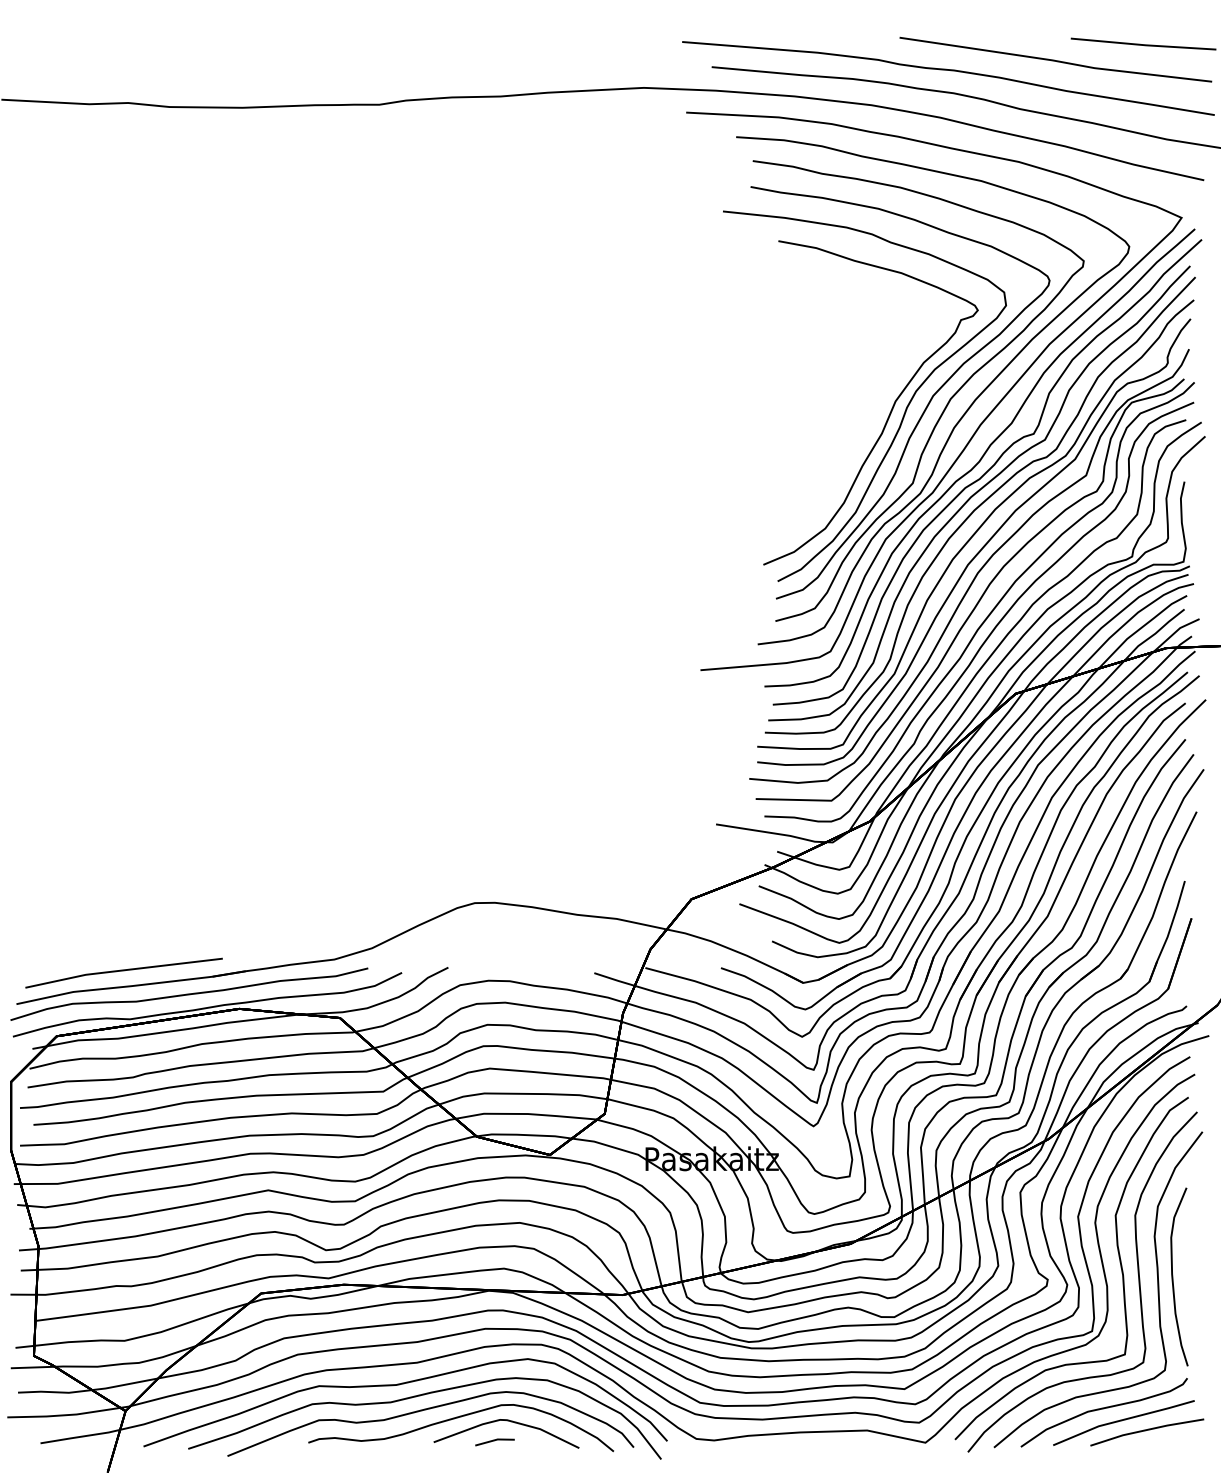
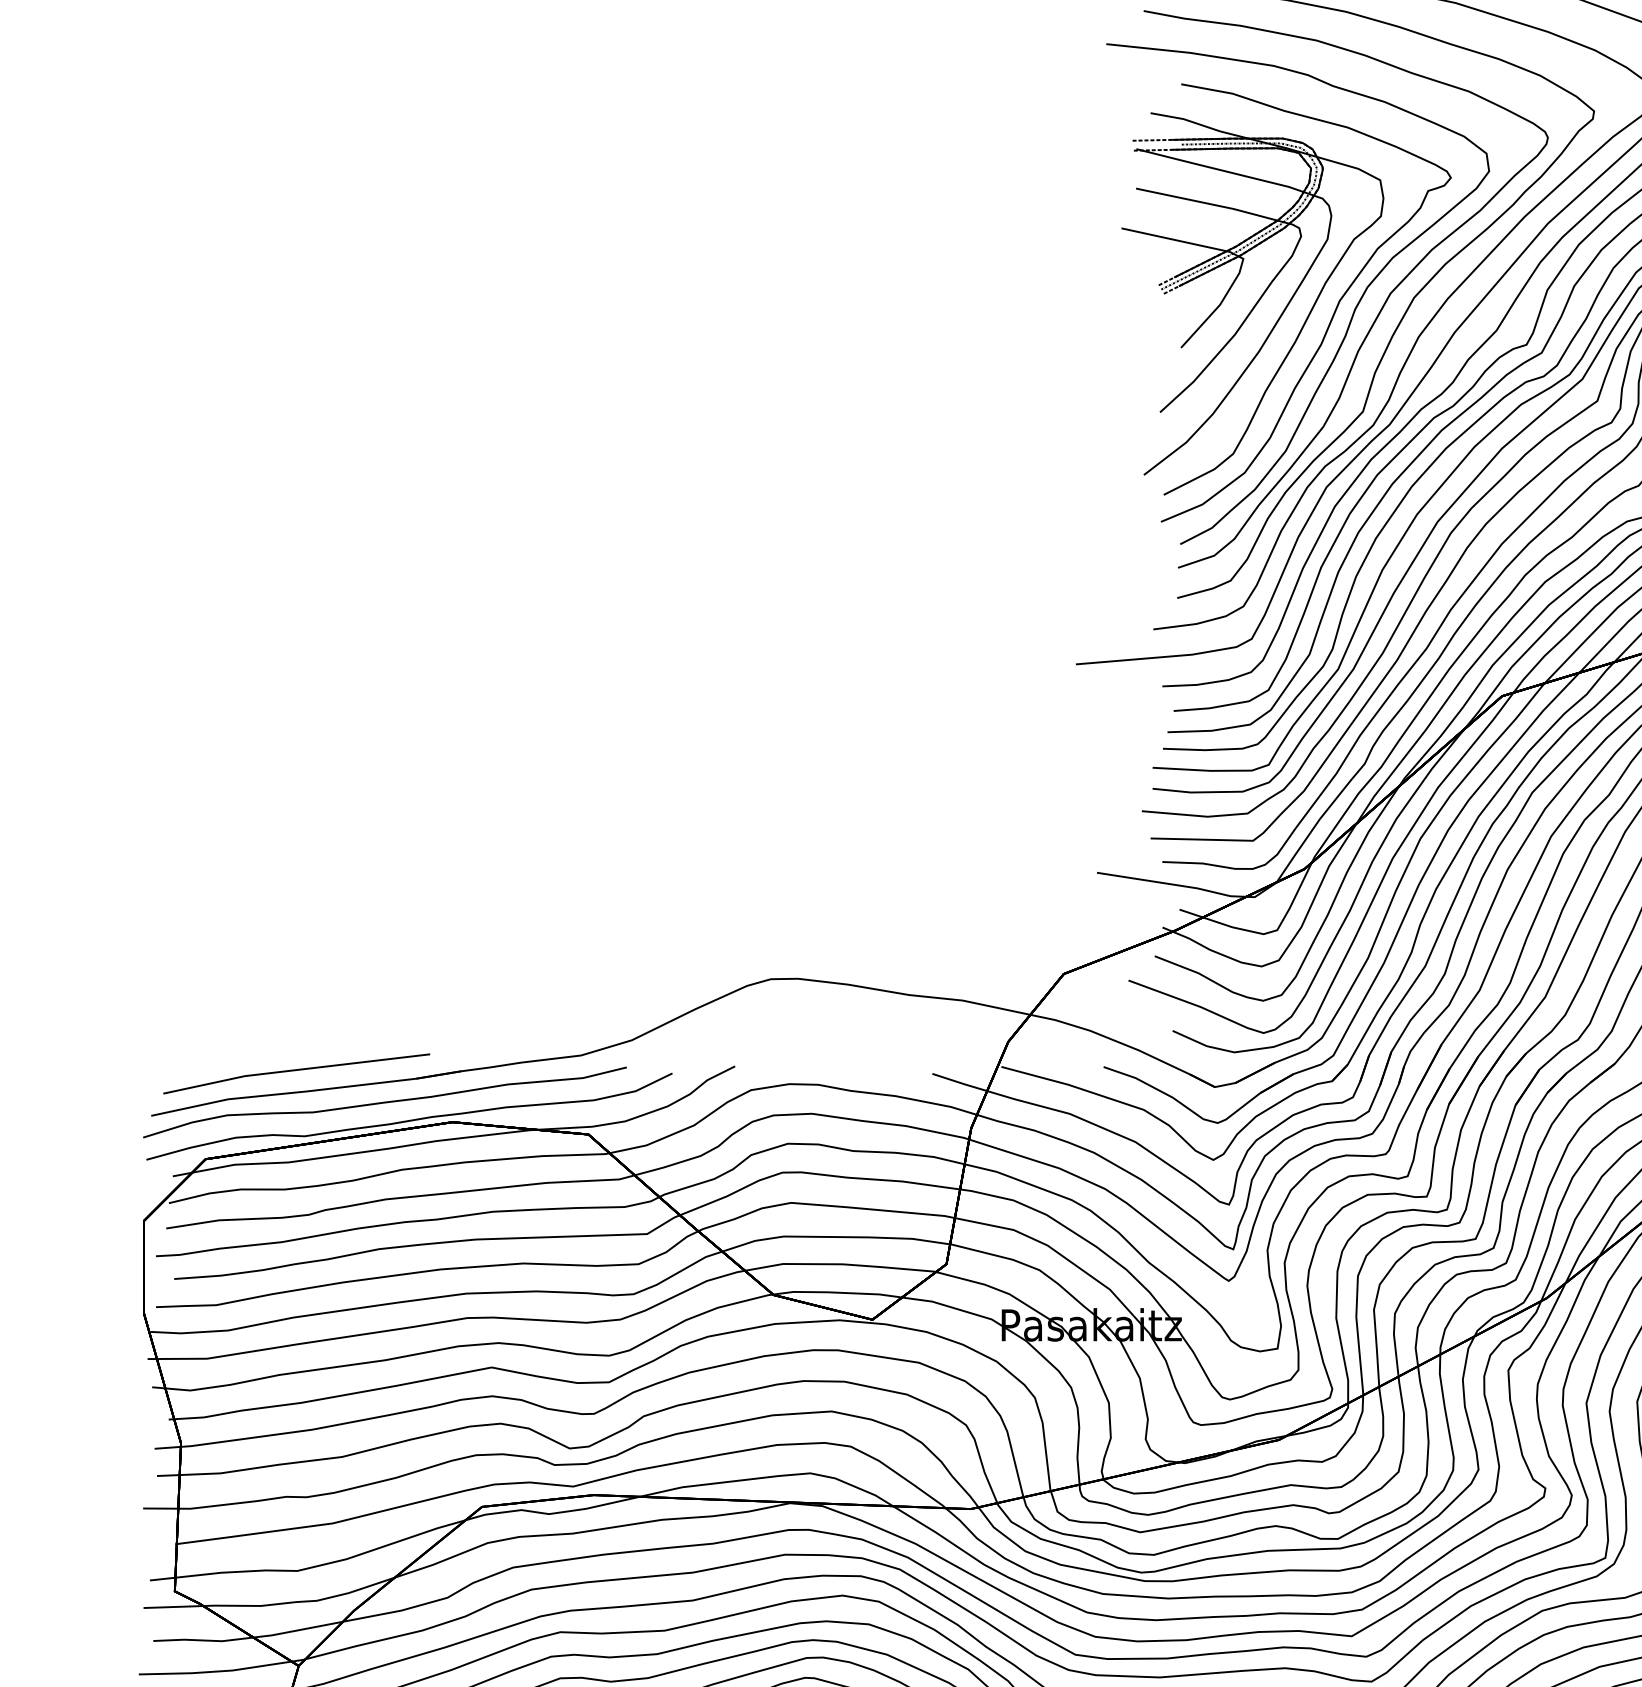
part: (831, 403) -> (1253, 303), added

